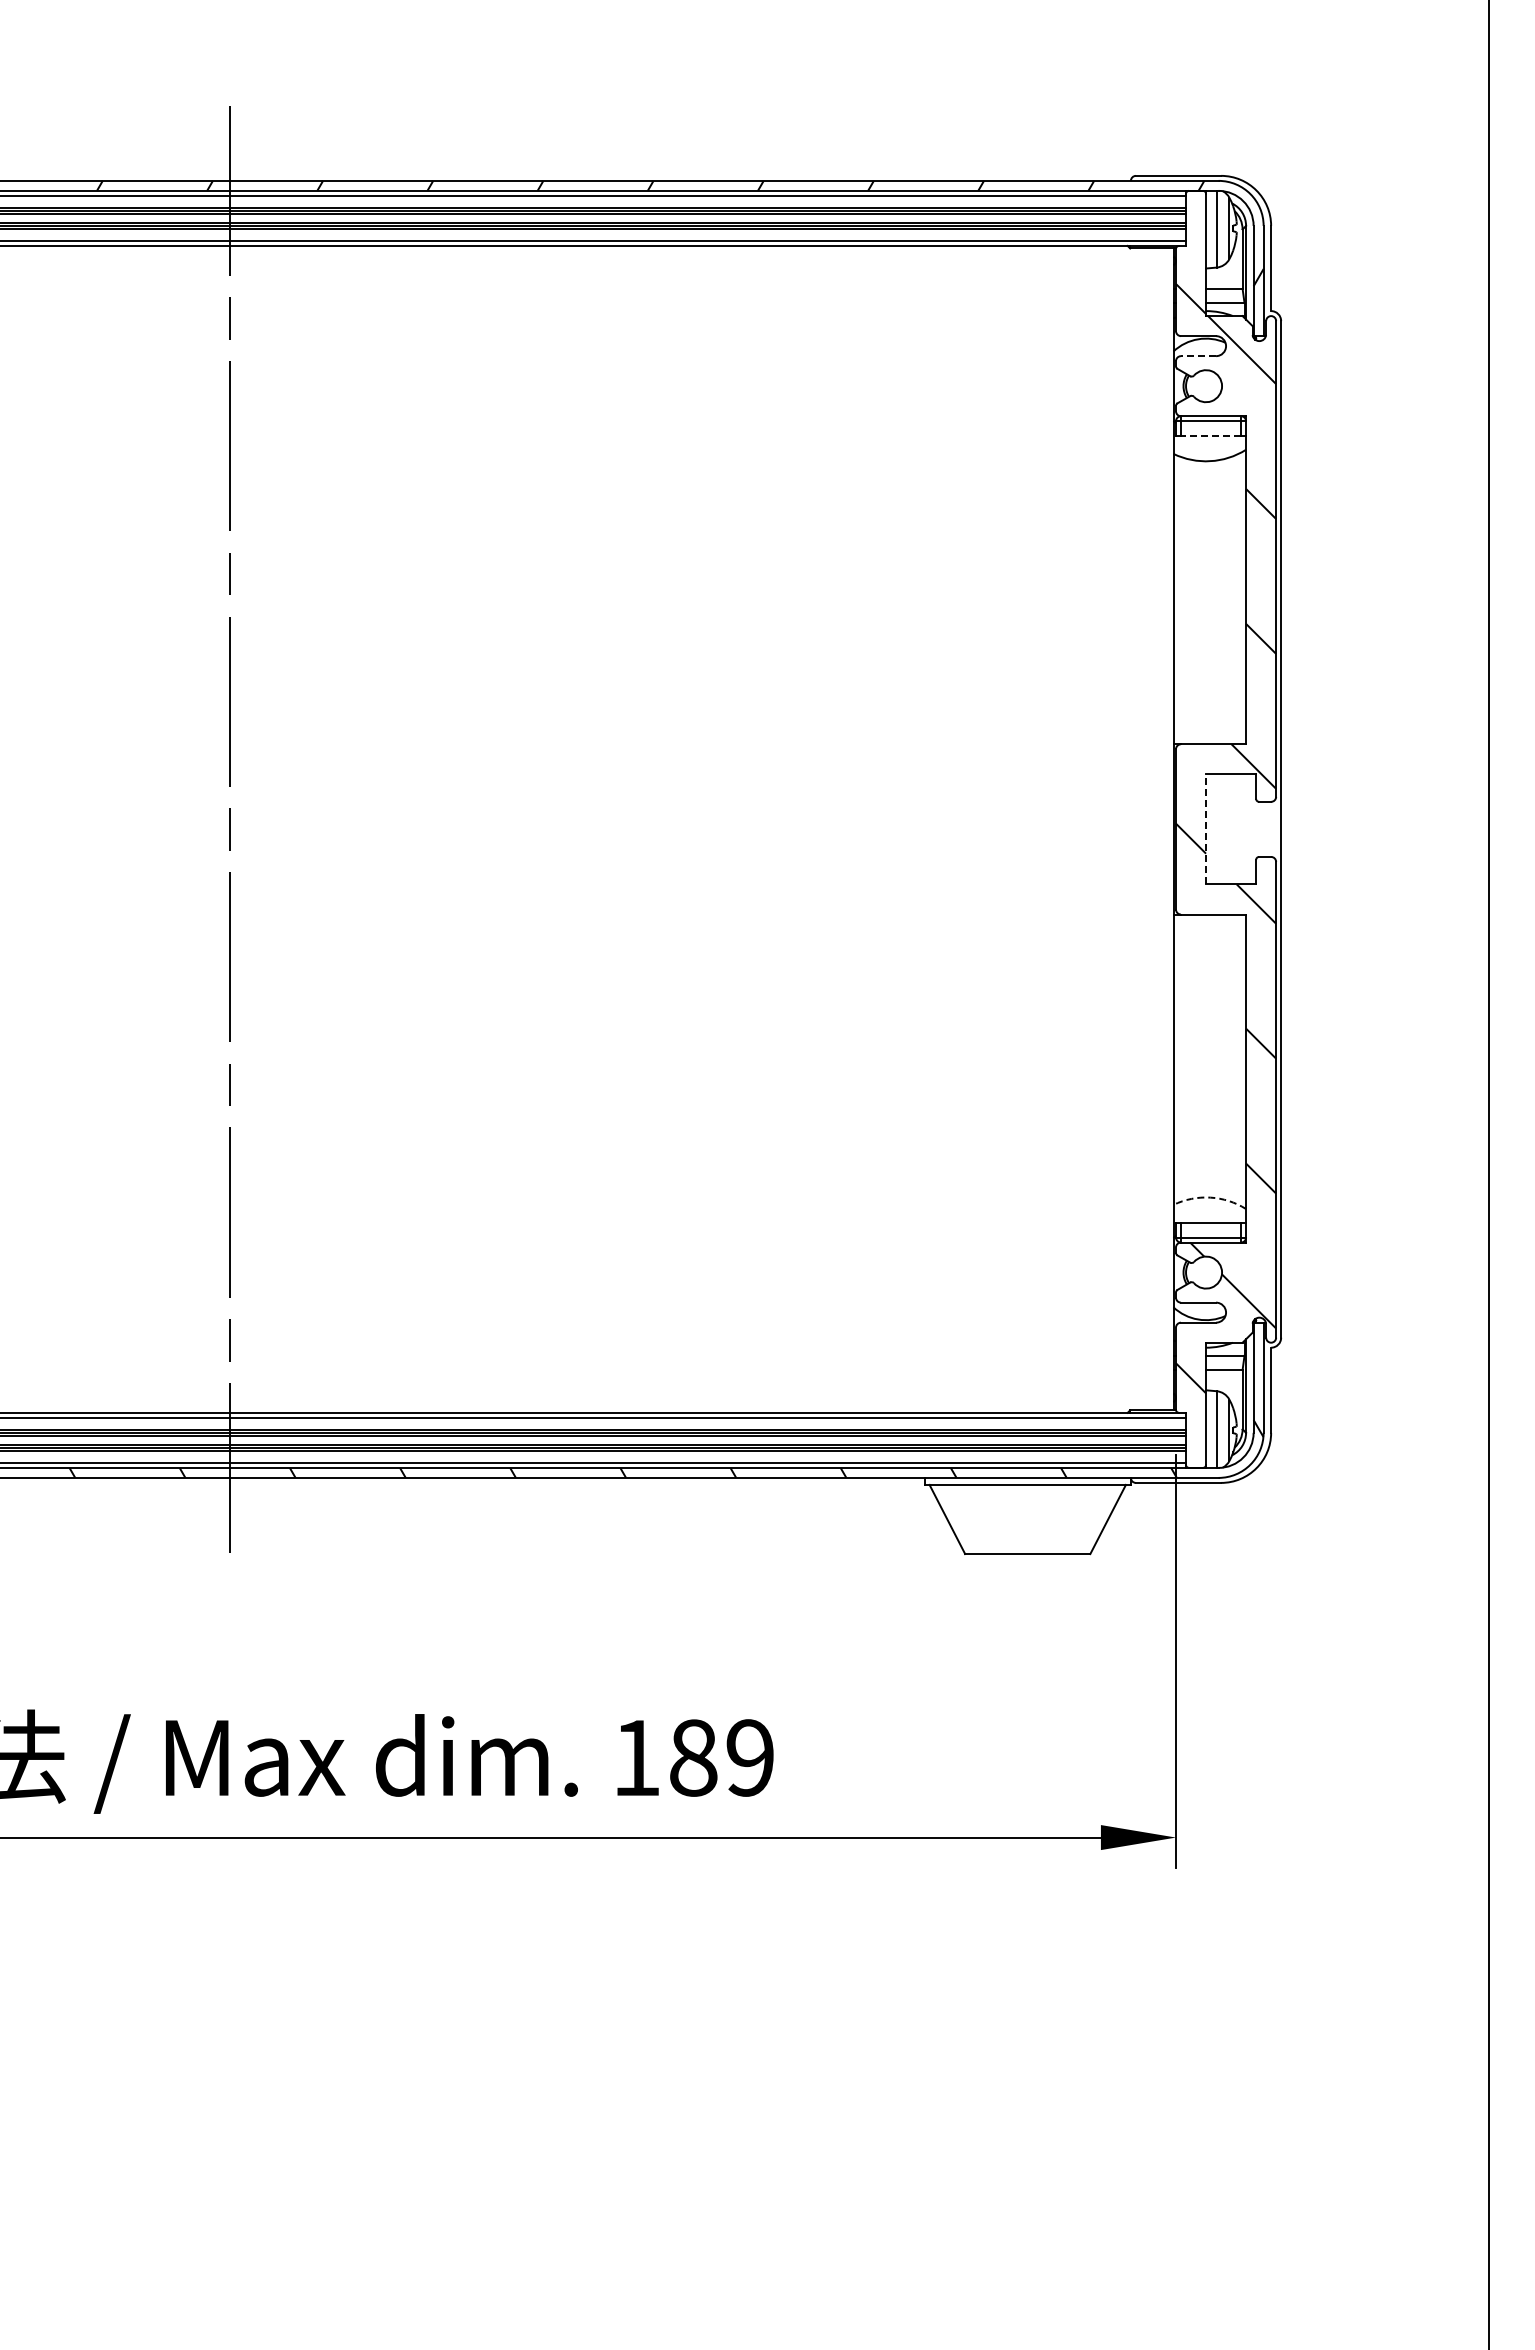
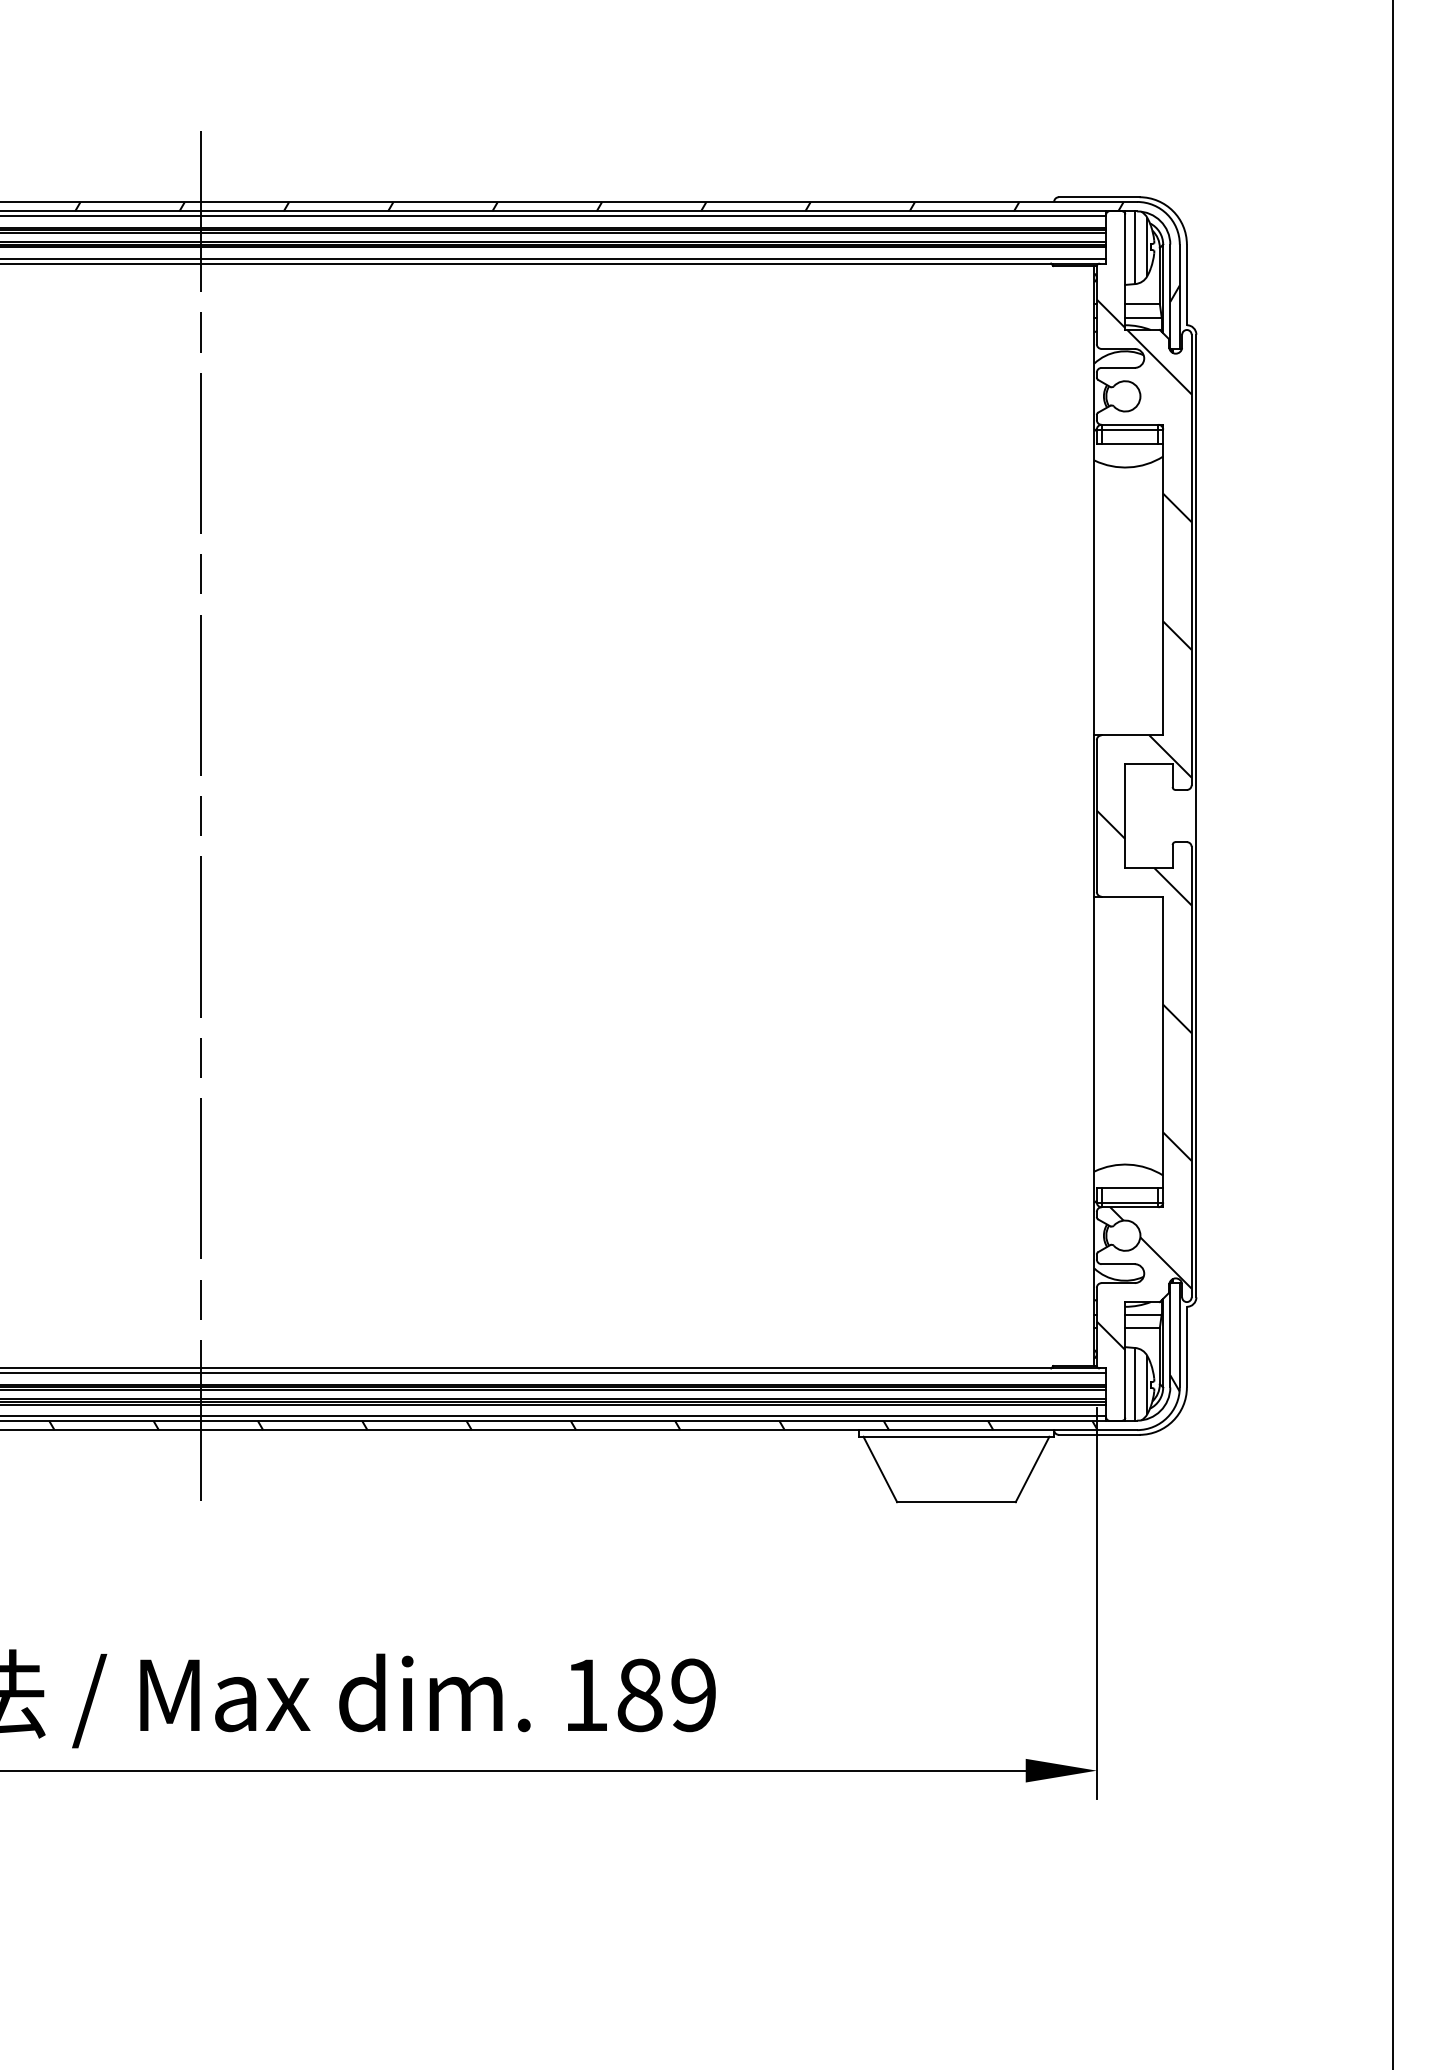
line: (1198, 356) -> (1118, 368), dashed -> solid
line: (1210, 436) -> (1129, 444), dashed -> solid
line: (1206, 828) -> (1125, 815), dashed -> solid
arc: (1210, 1197) -> (1129, 1164), dashed -> solid

